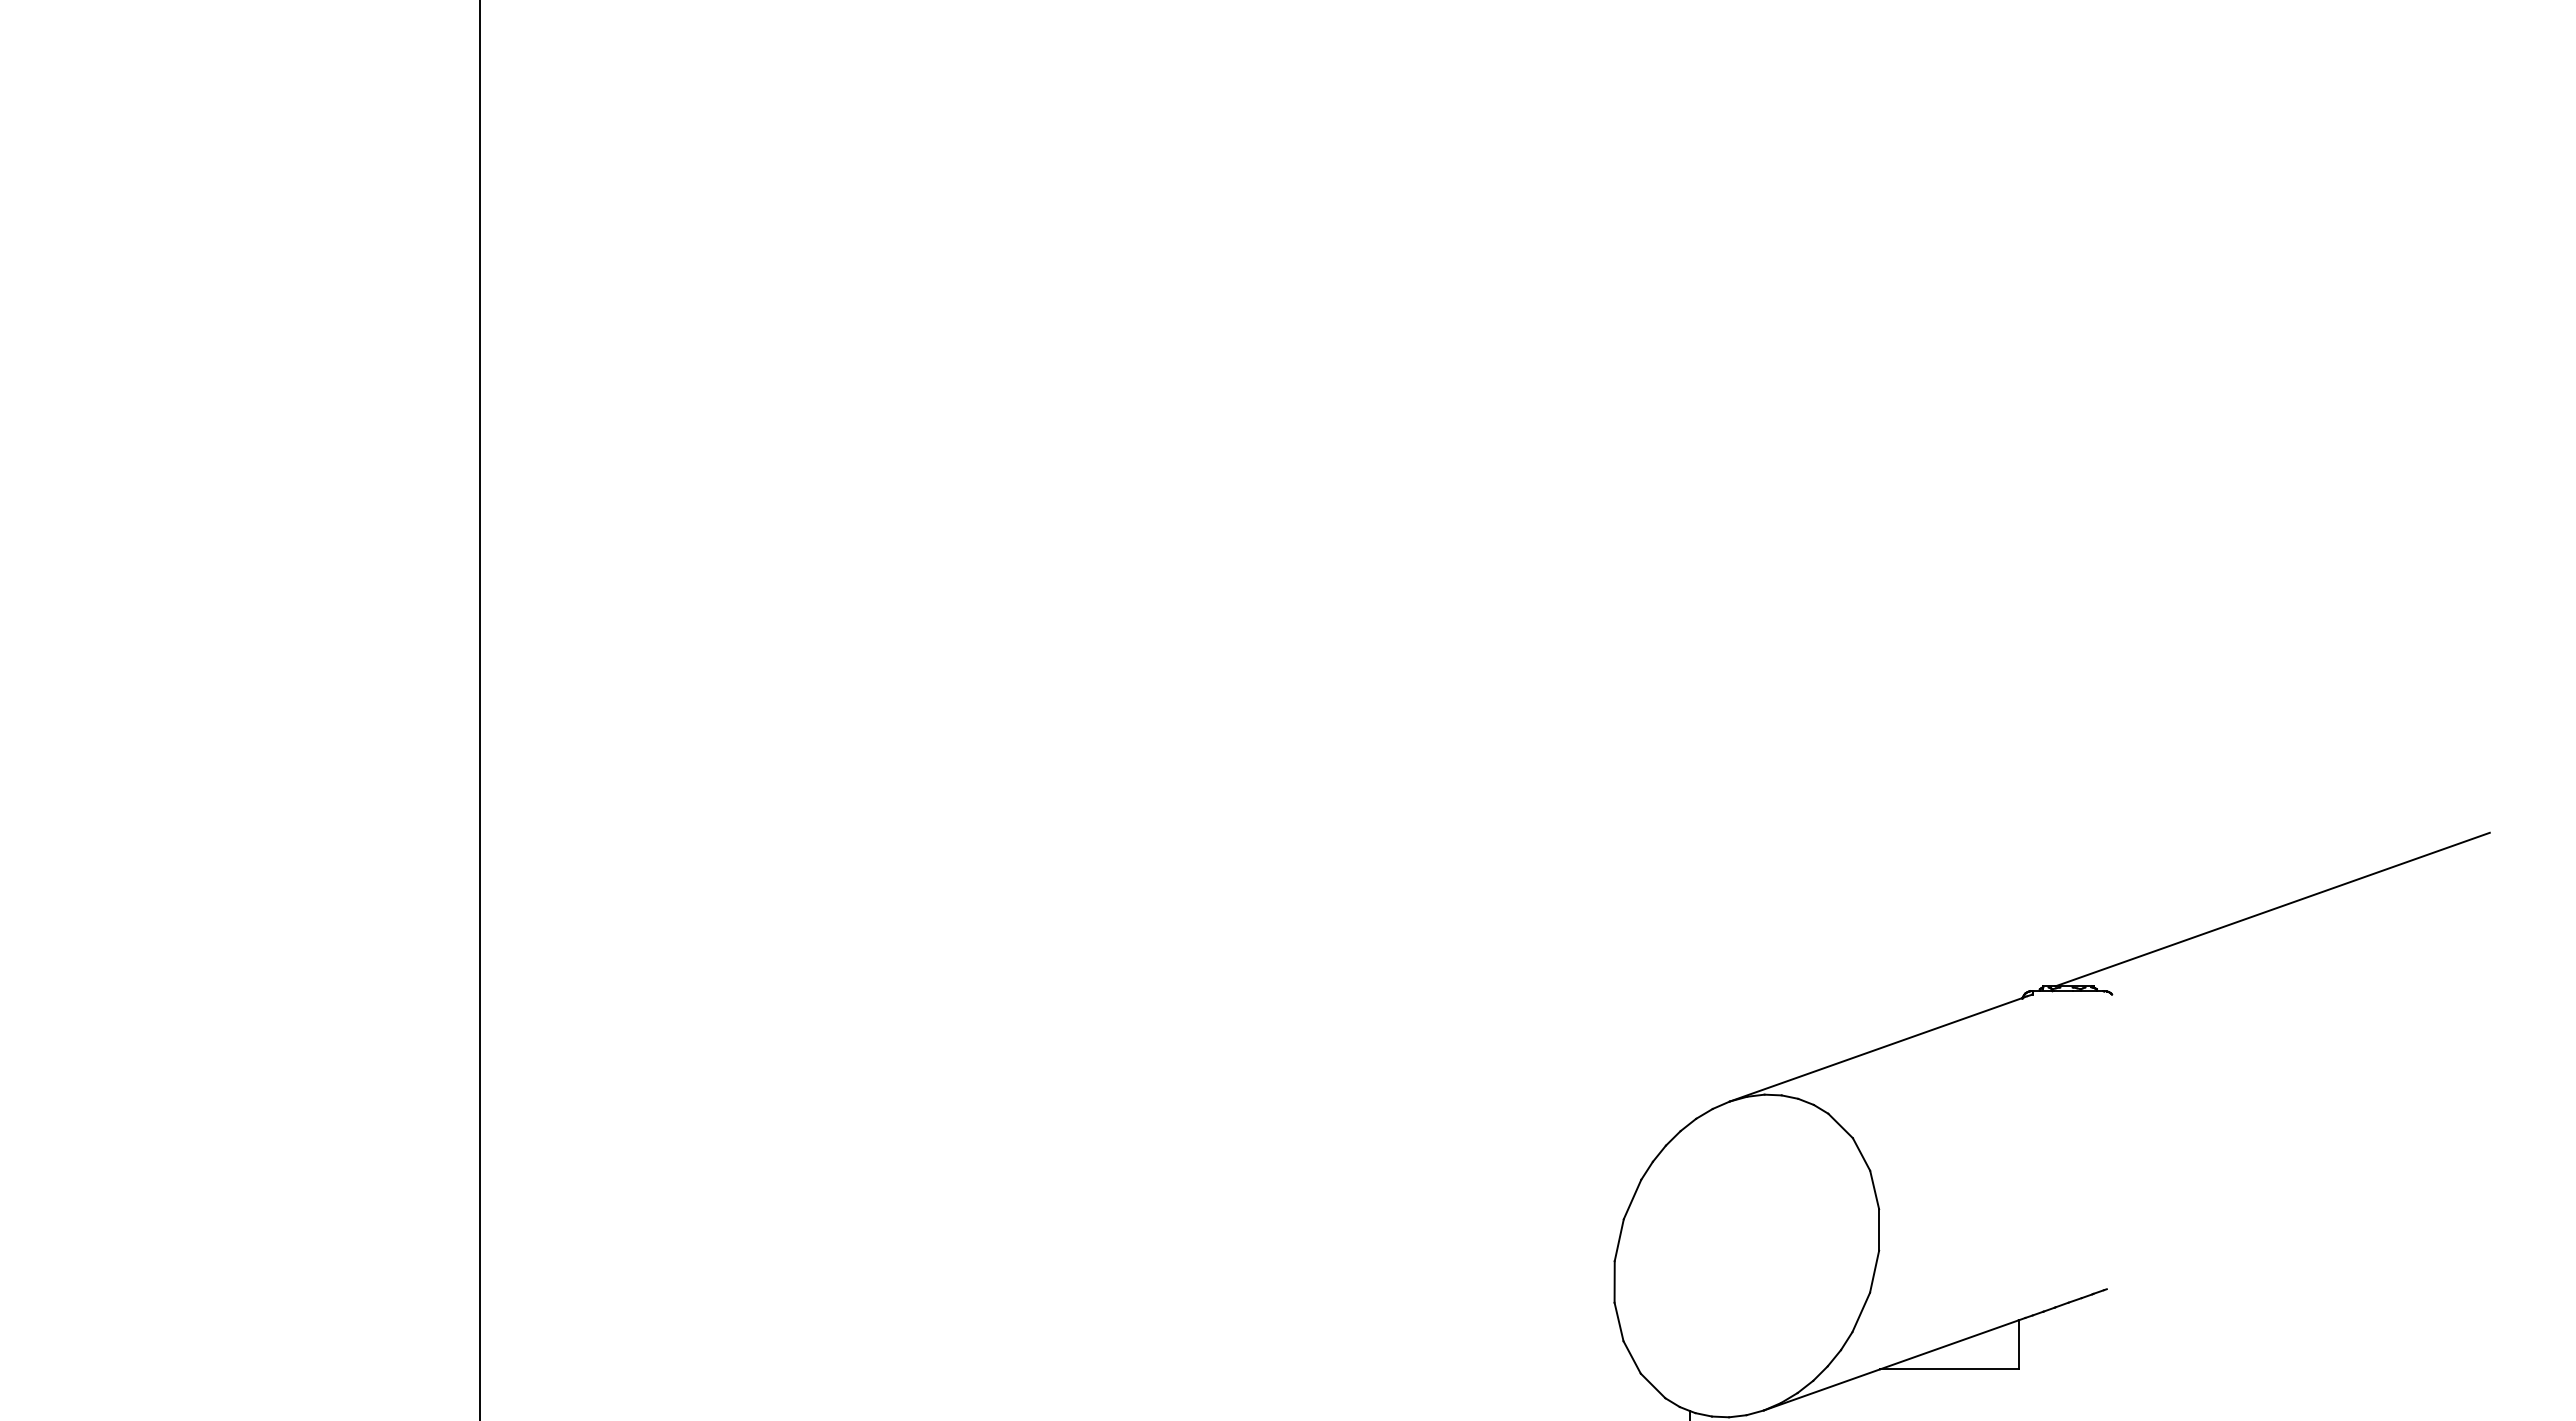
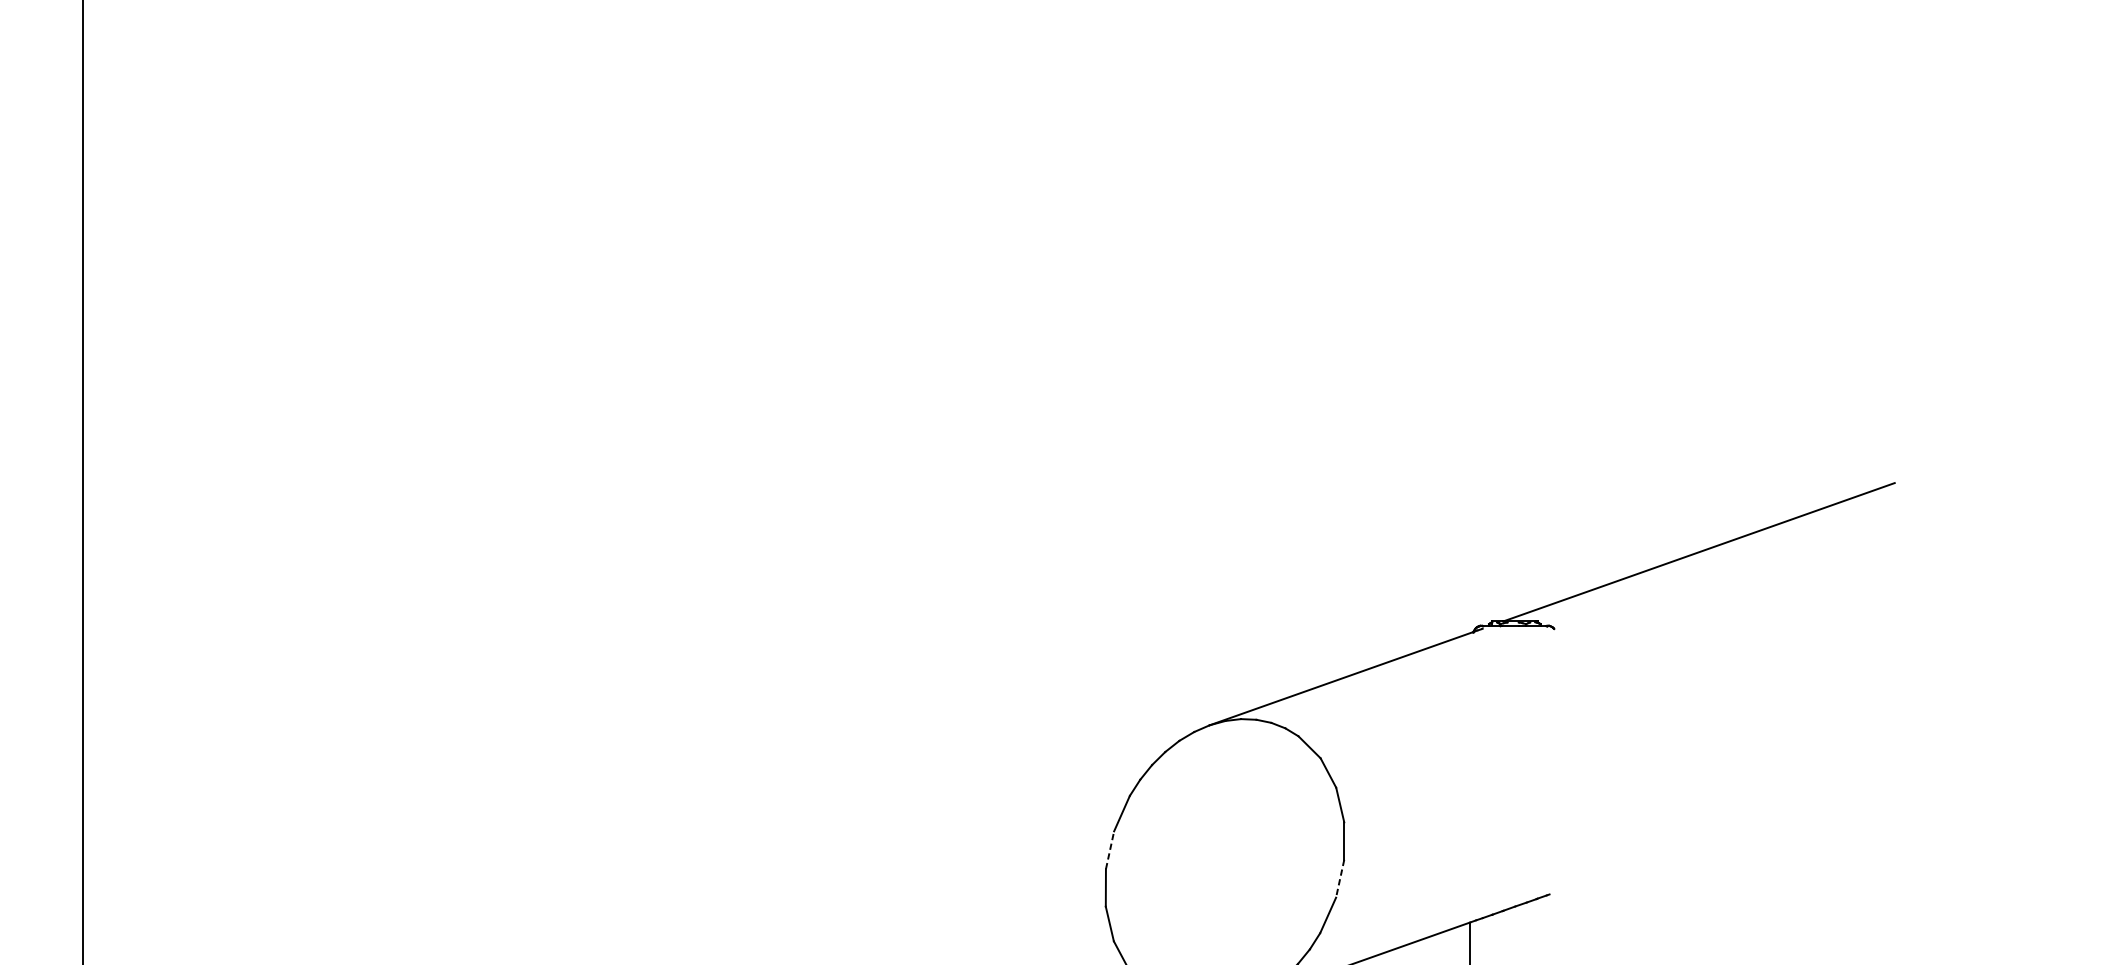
line: (1619, 1239) -> (1110, 849), solid -> dashed
line: (1874, 1272) -> (1340, 879), solid -> dashed

